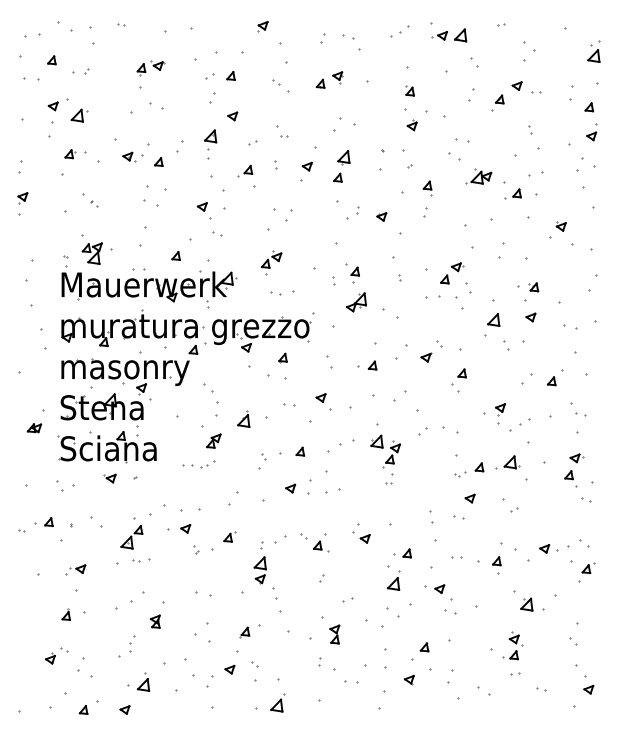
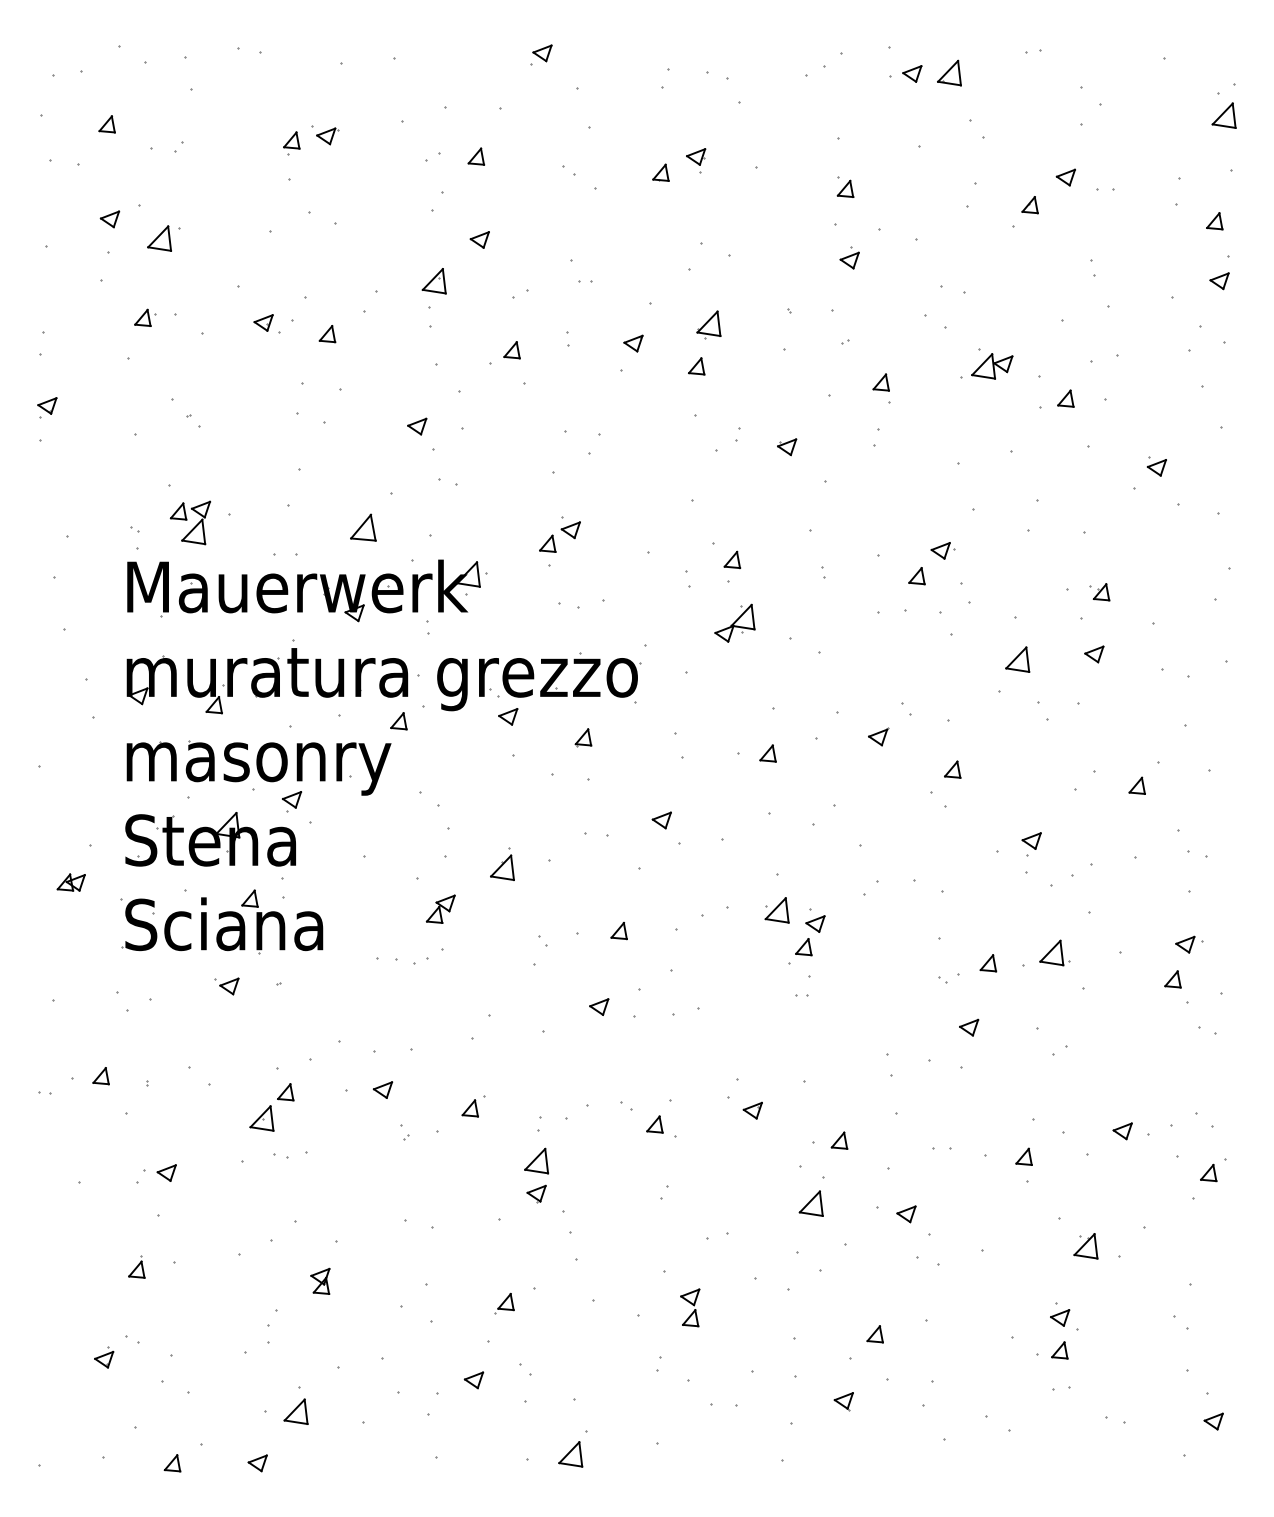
part: (121, 24) -> (250, 50), size x1.6
part: (175, 255) -> (361, 526), size x1.6
part: (458, 517) -> (945, 1066), size x1.6

